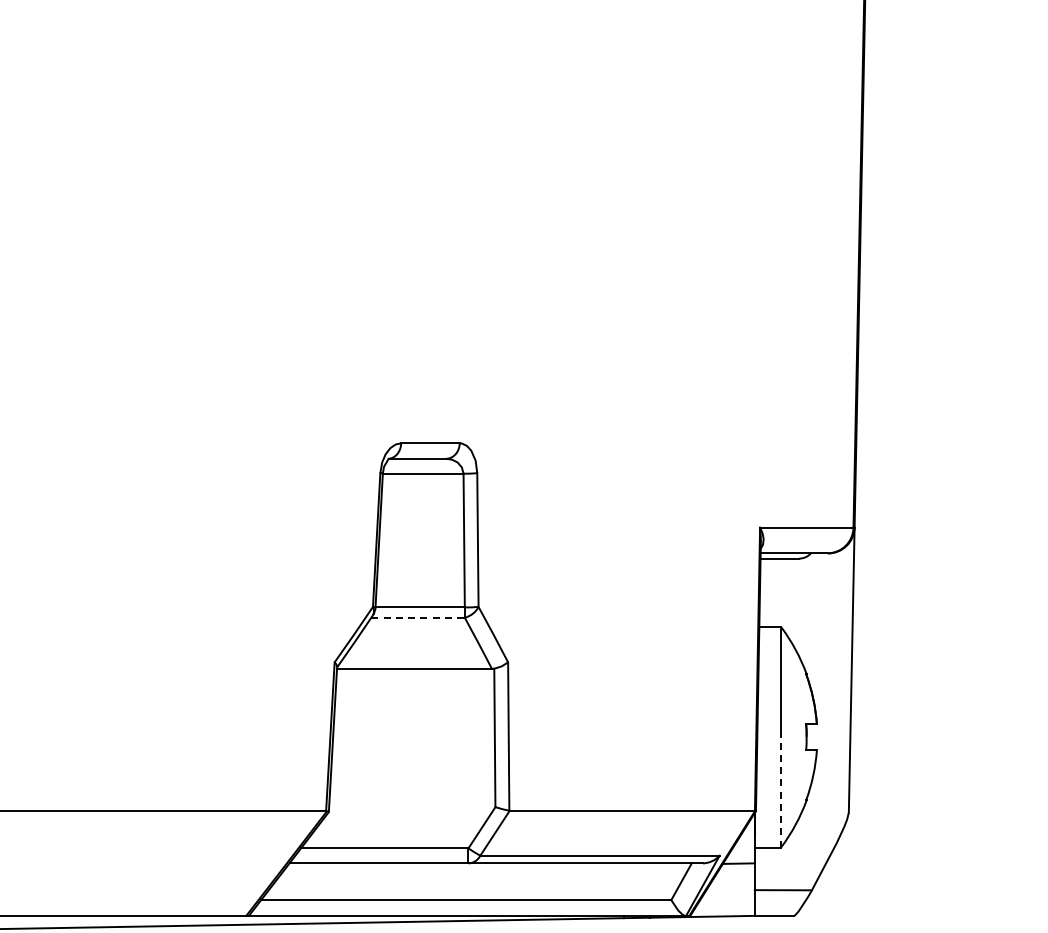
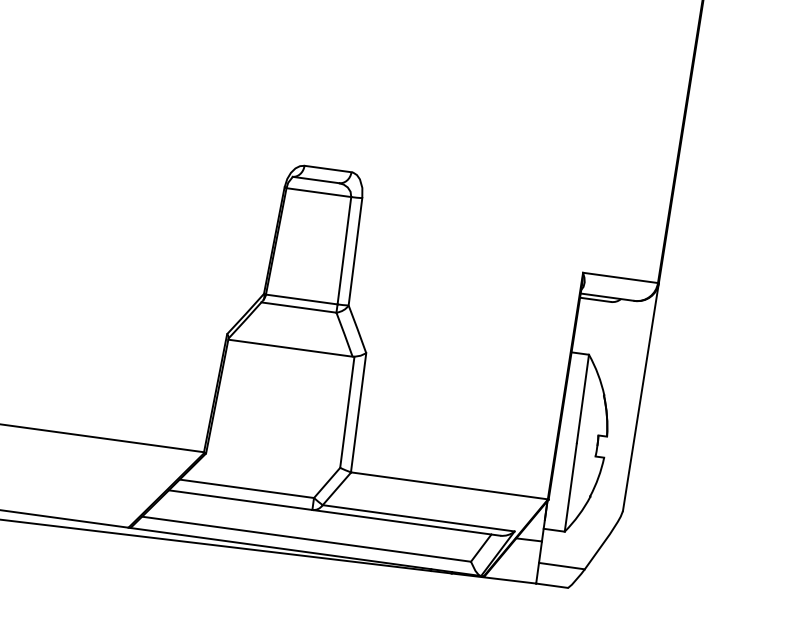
line: (418, 617) -> (299, 307), dashed -> solid
line: (781, 791) -> (571, 486), dashed -> solid

